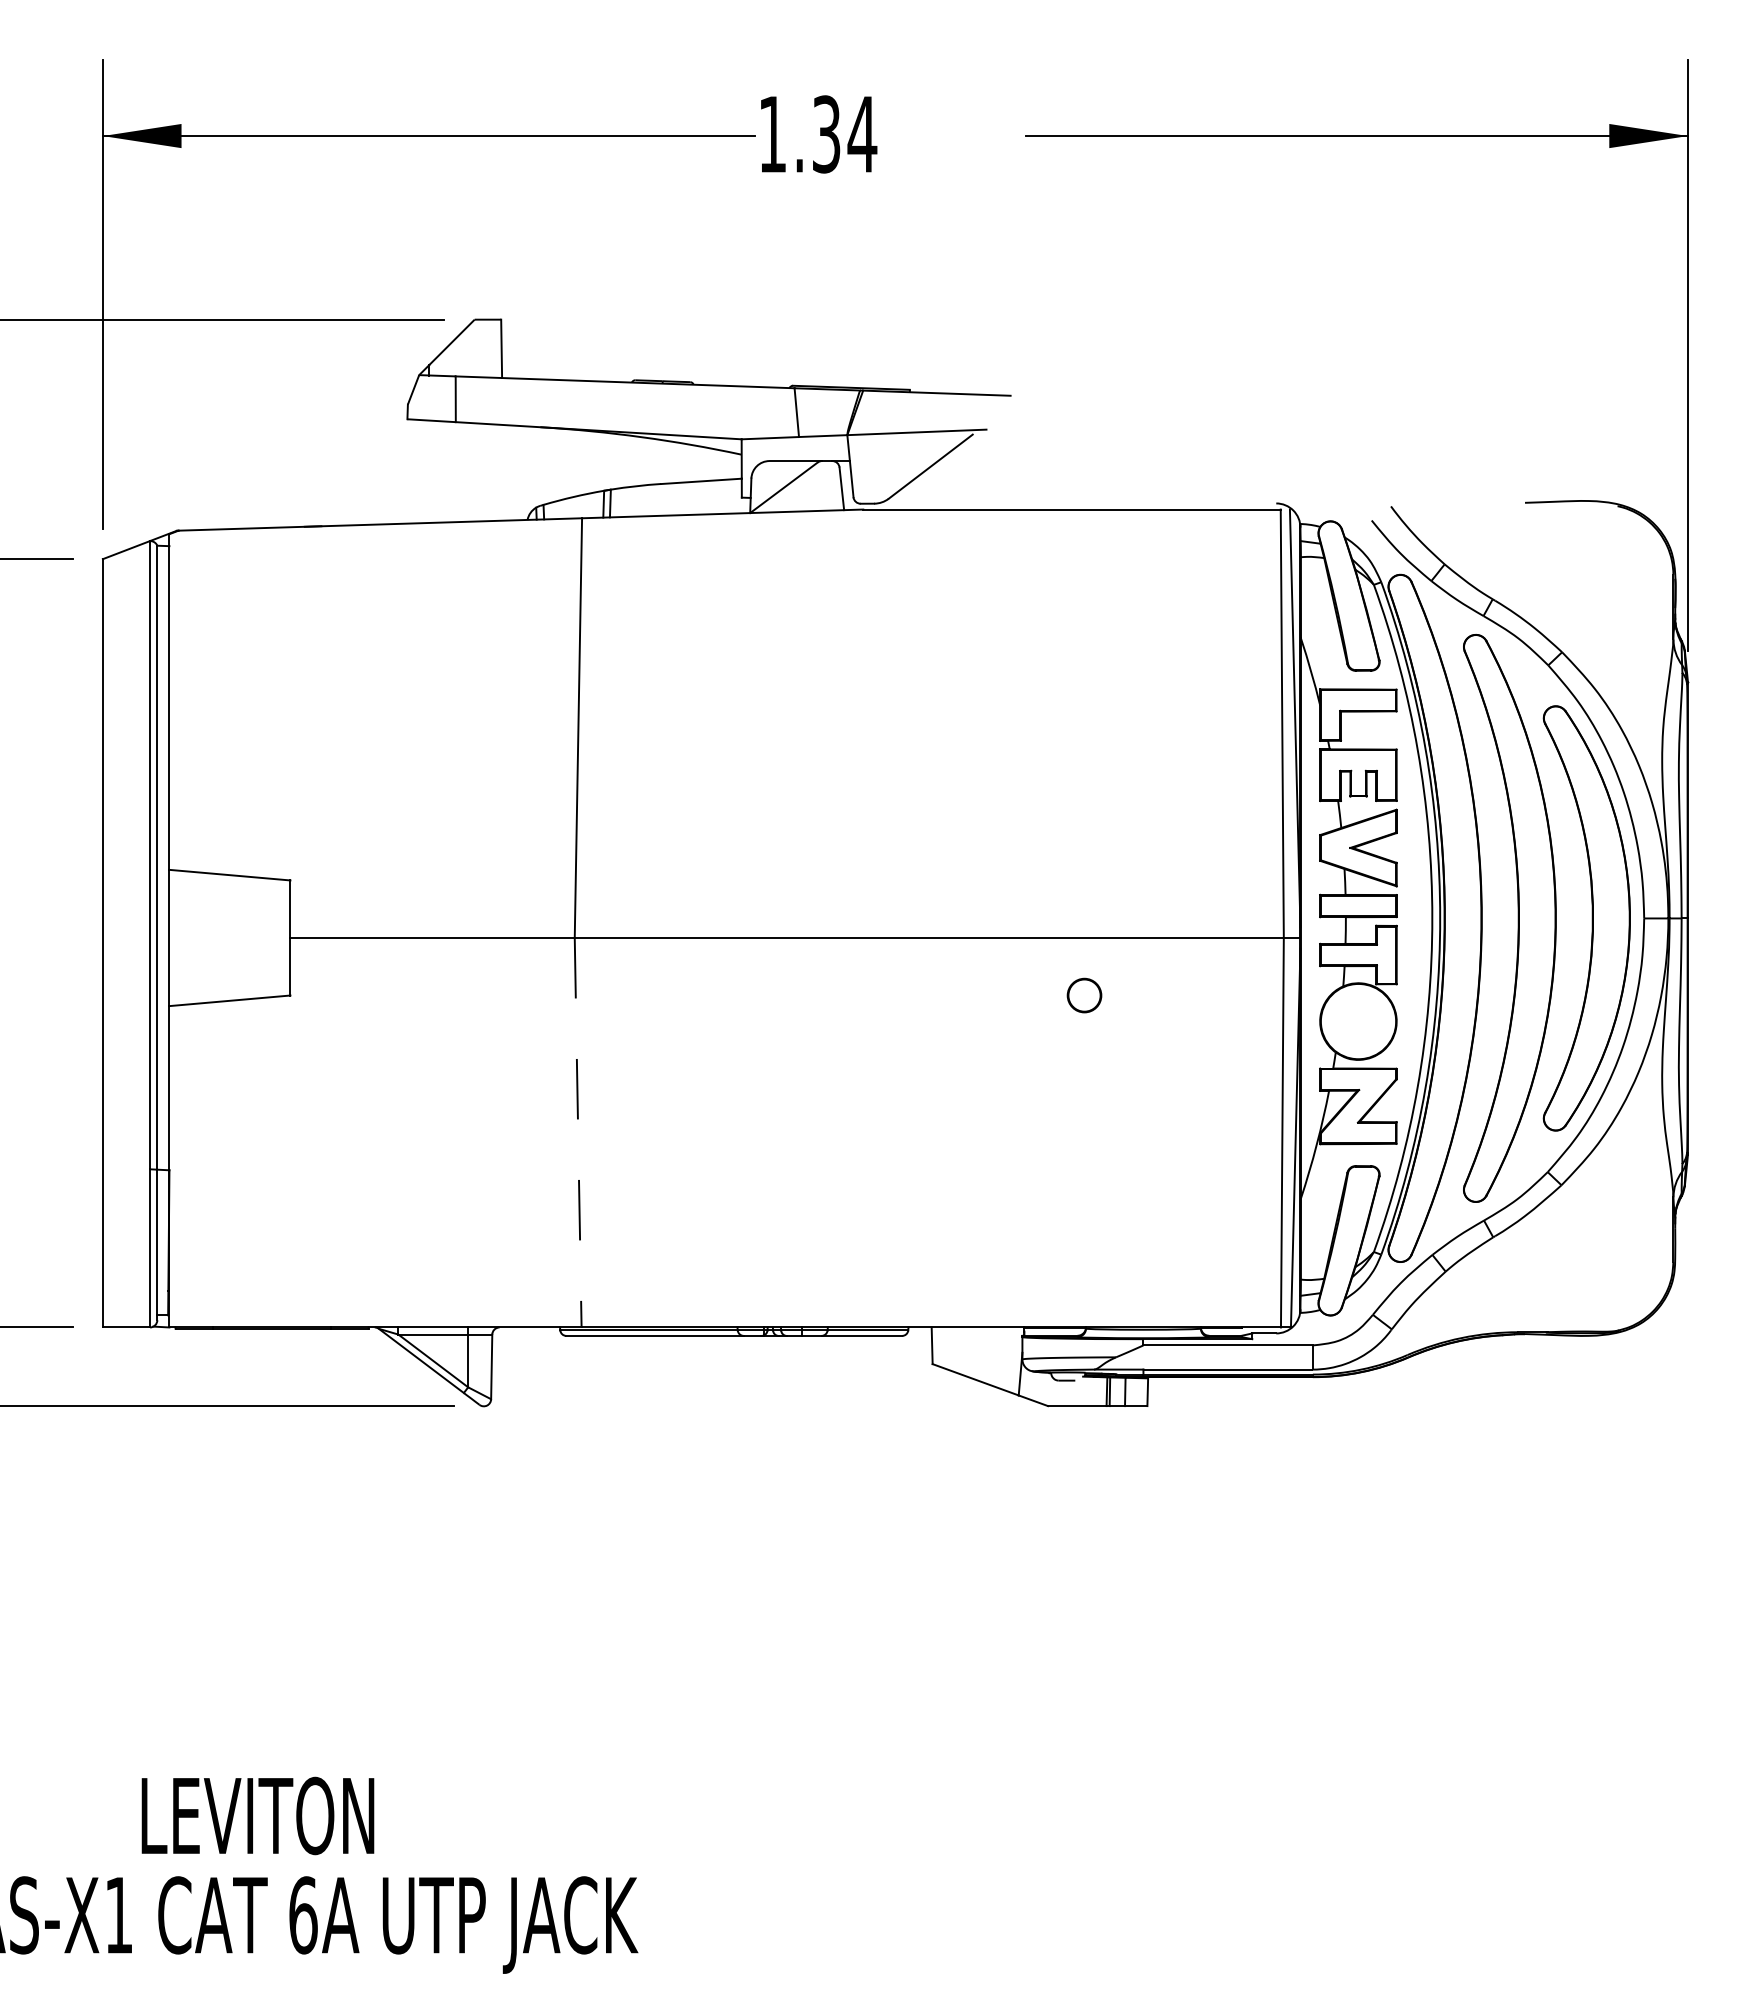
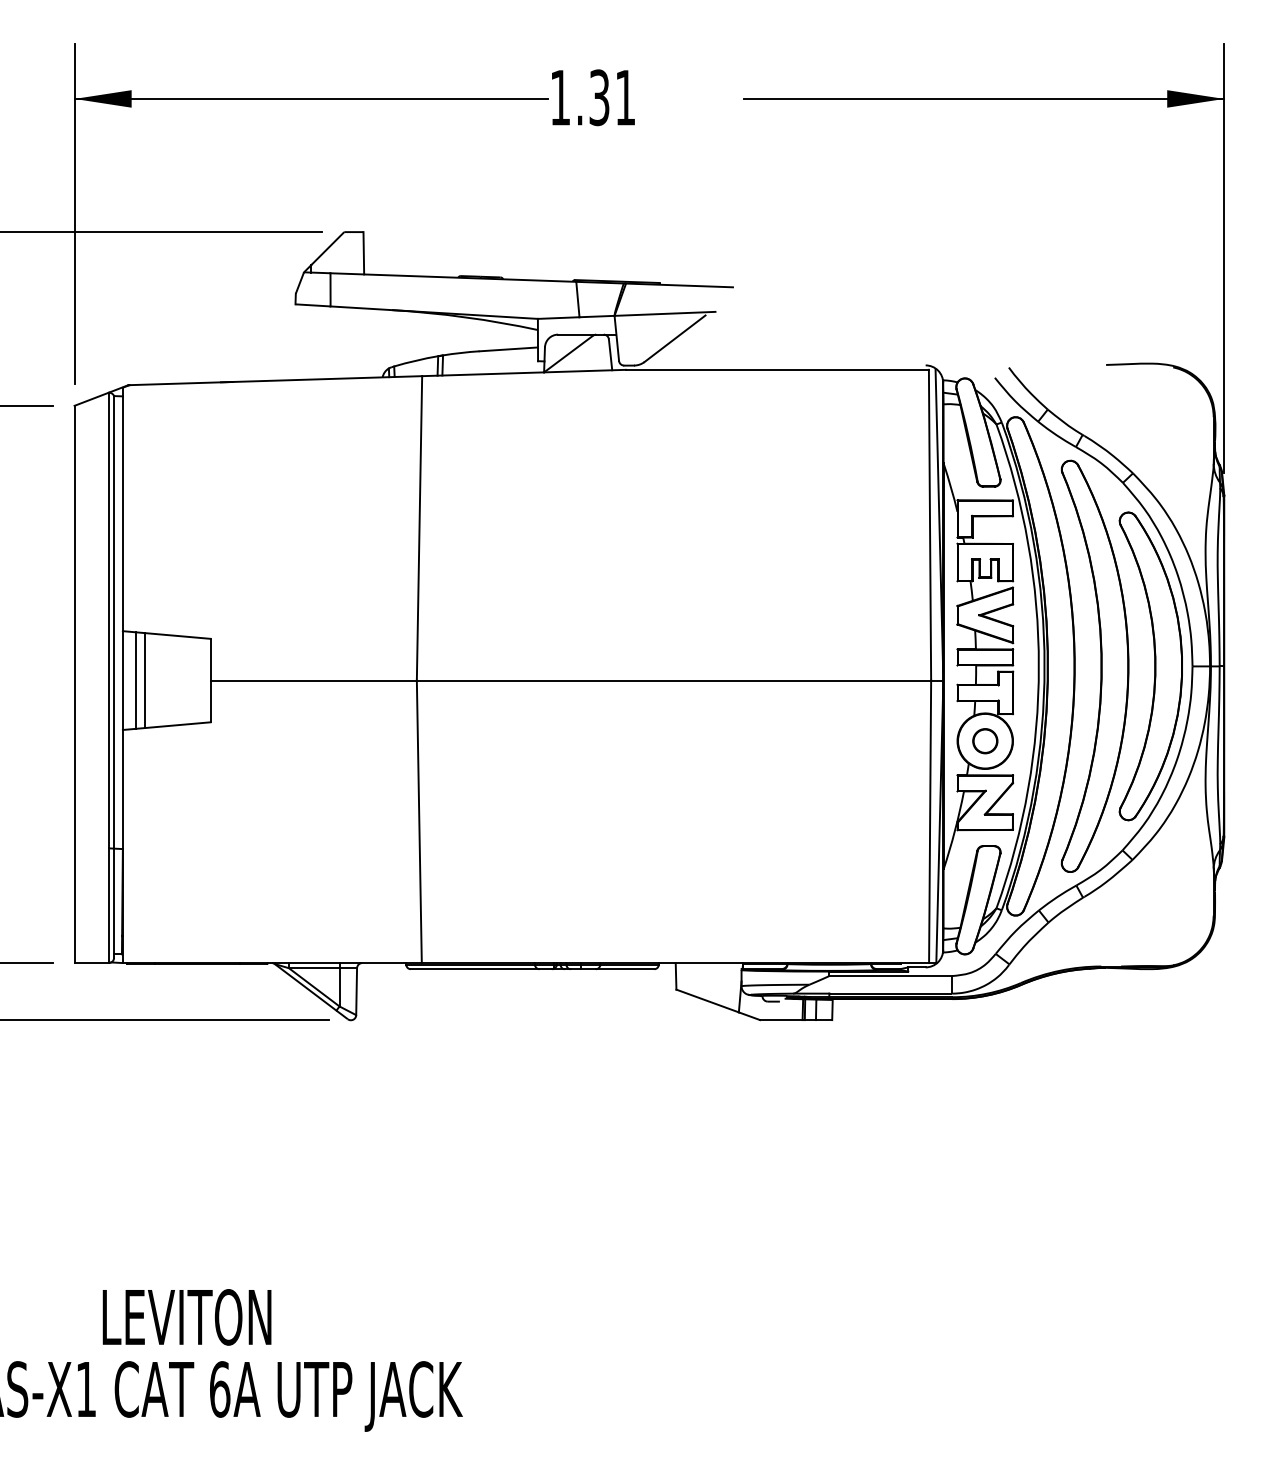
text: (862, 134) -> (625, 97), 1.34 -> 1.31
line: (187, 937) -> (135, 680), added
line: (199, 937) -> (144, 680), added
part: (1084, 995) -> (985, 741), moved
line: (578, 1132) -> (419, 821), dashed -> solid

